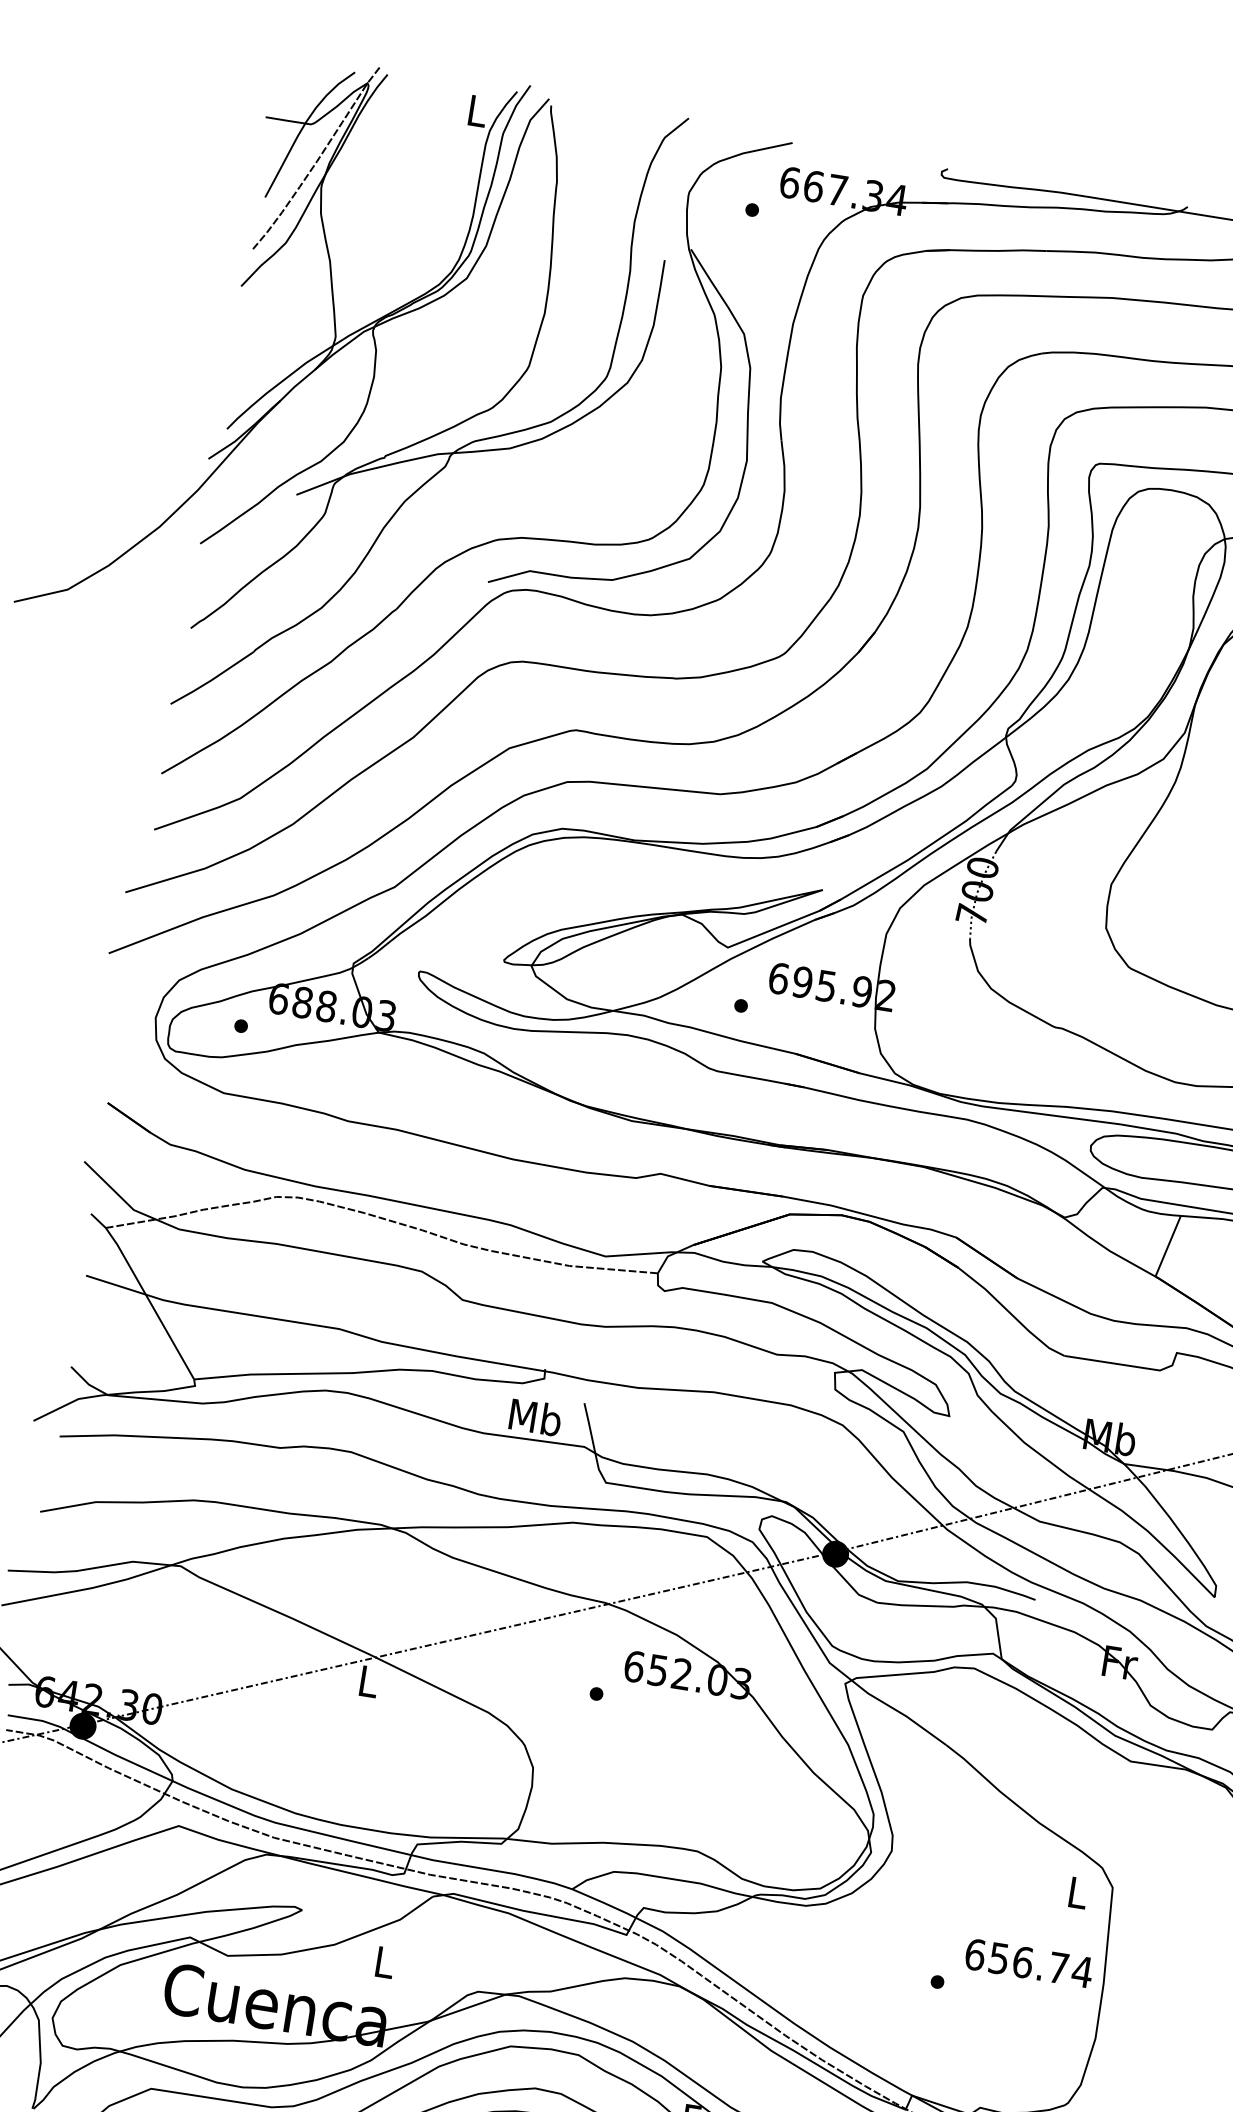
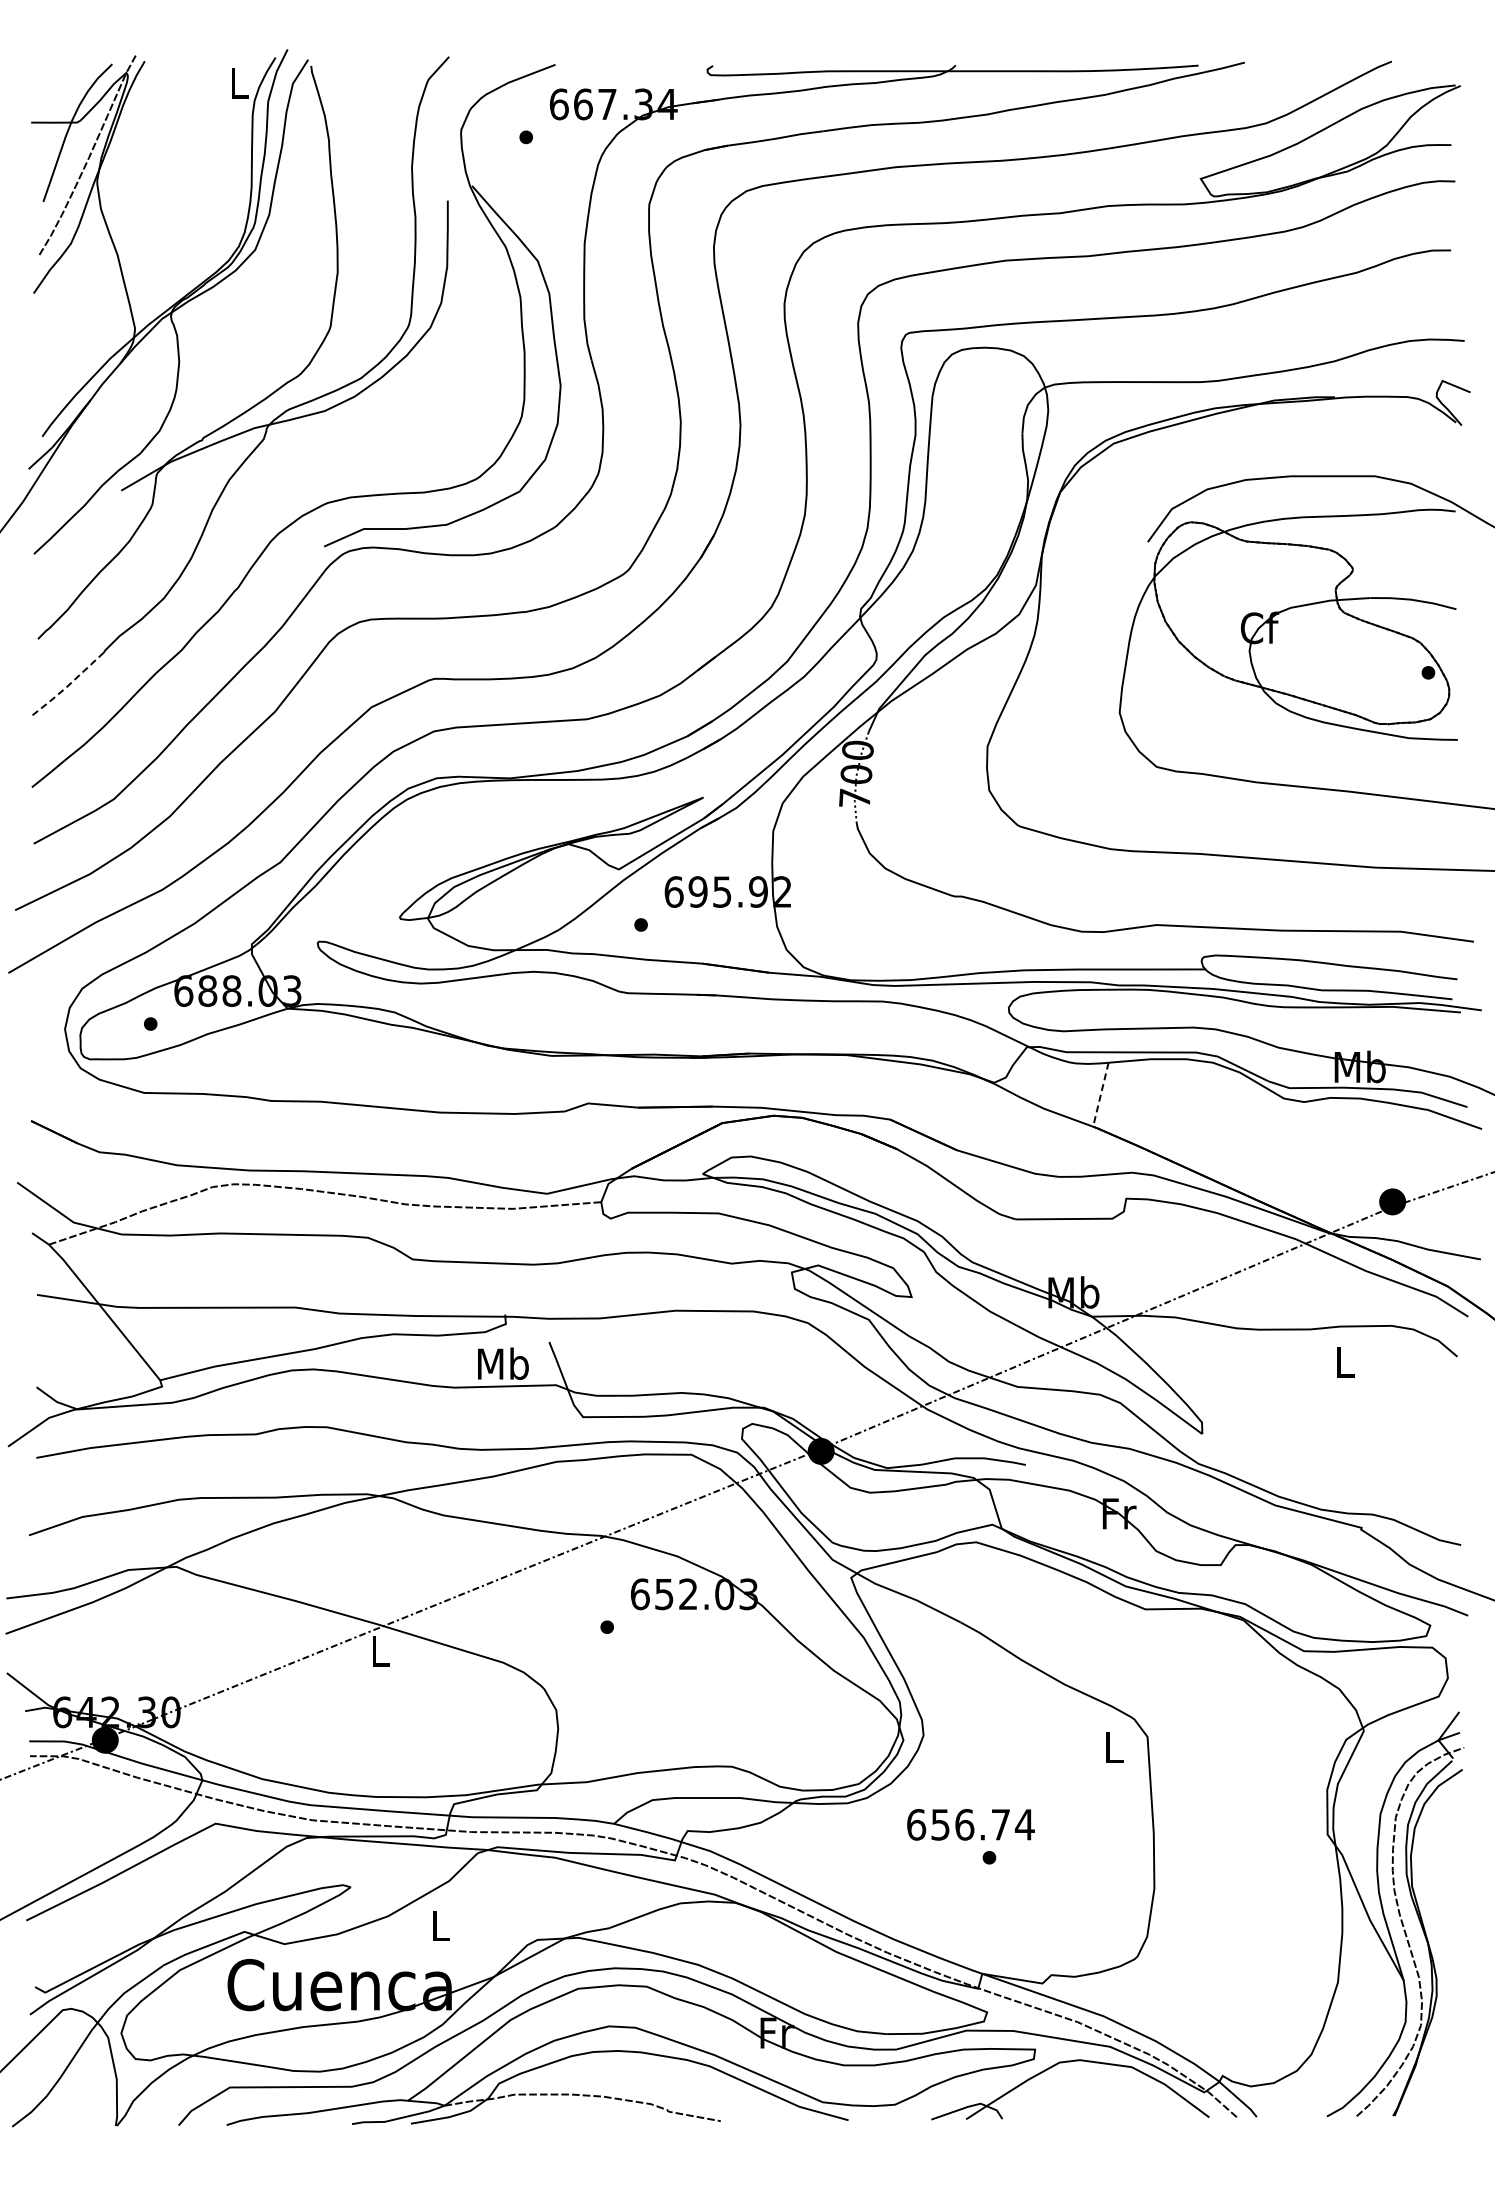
line: (211, 680) -> (66, 687), solid -> dashed
line: (1167, 1245) -> (1100, 1094), solid -> dashed
text: (1028, 1962) -> (970, 1824), moved

